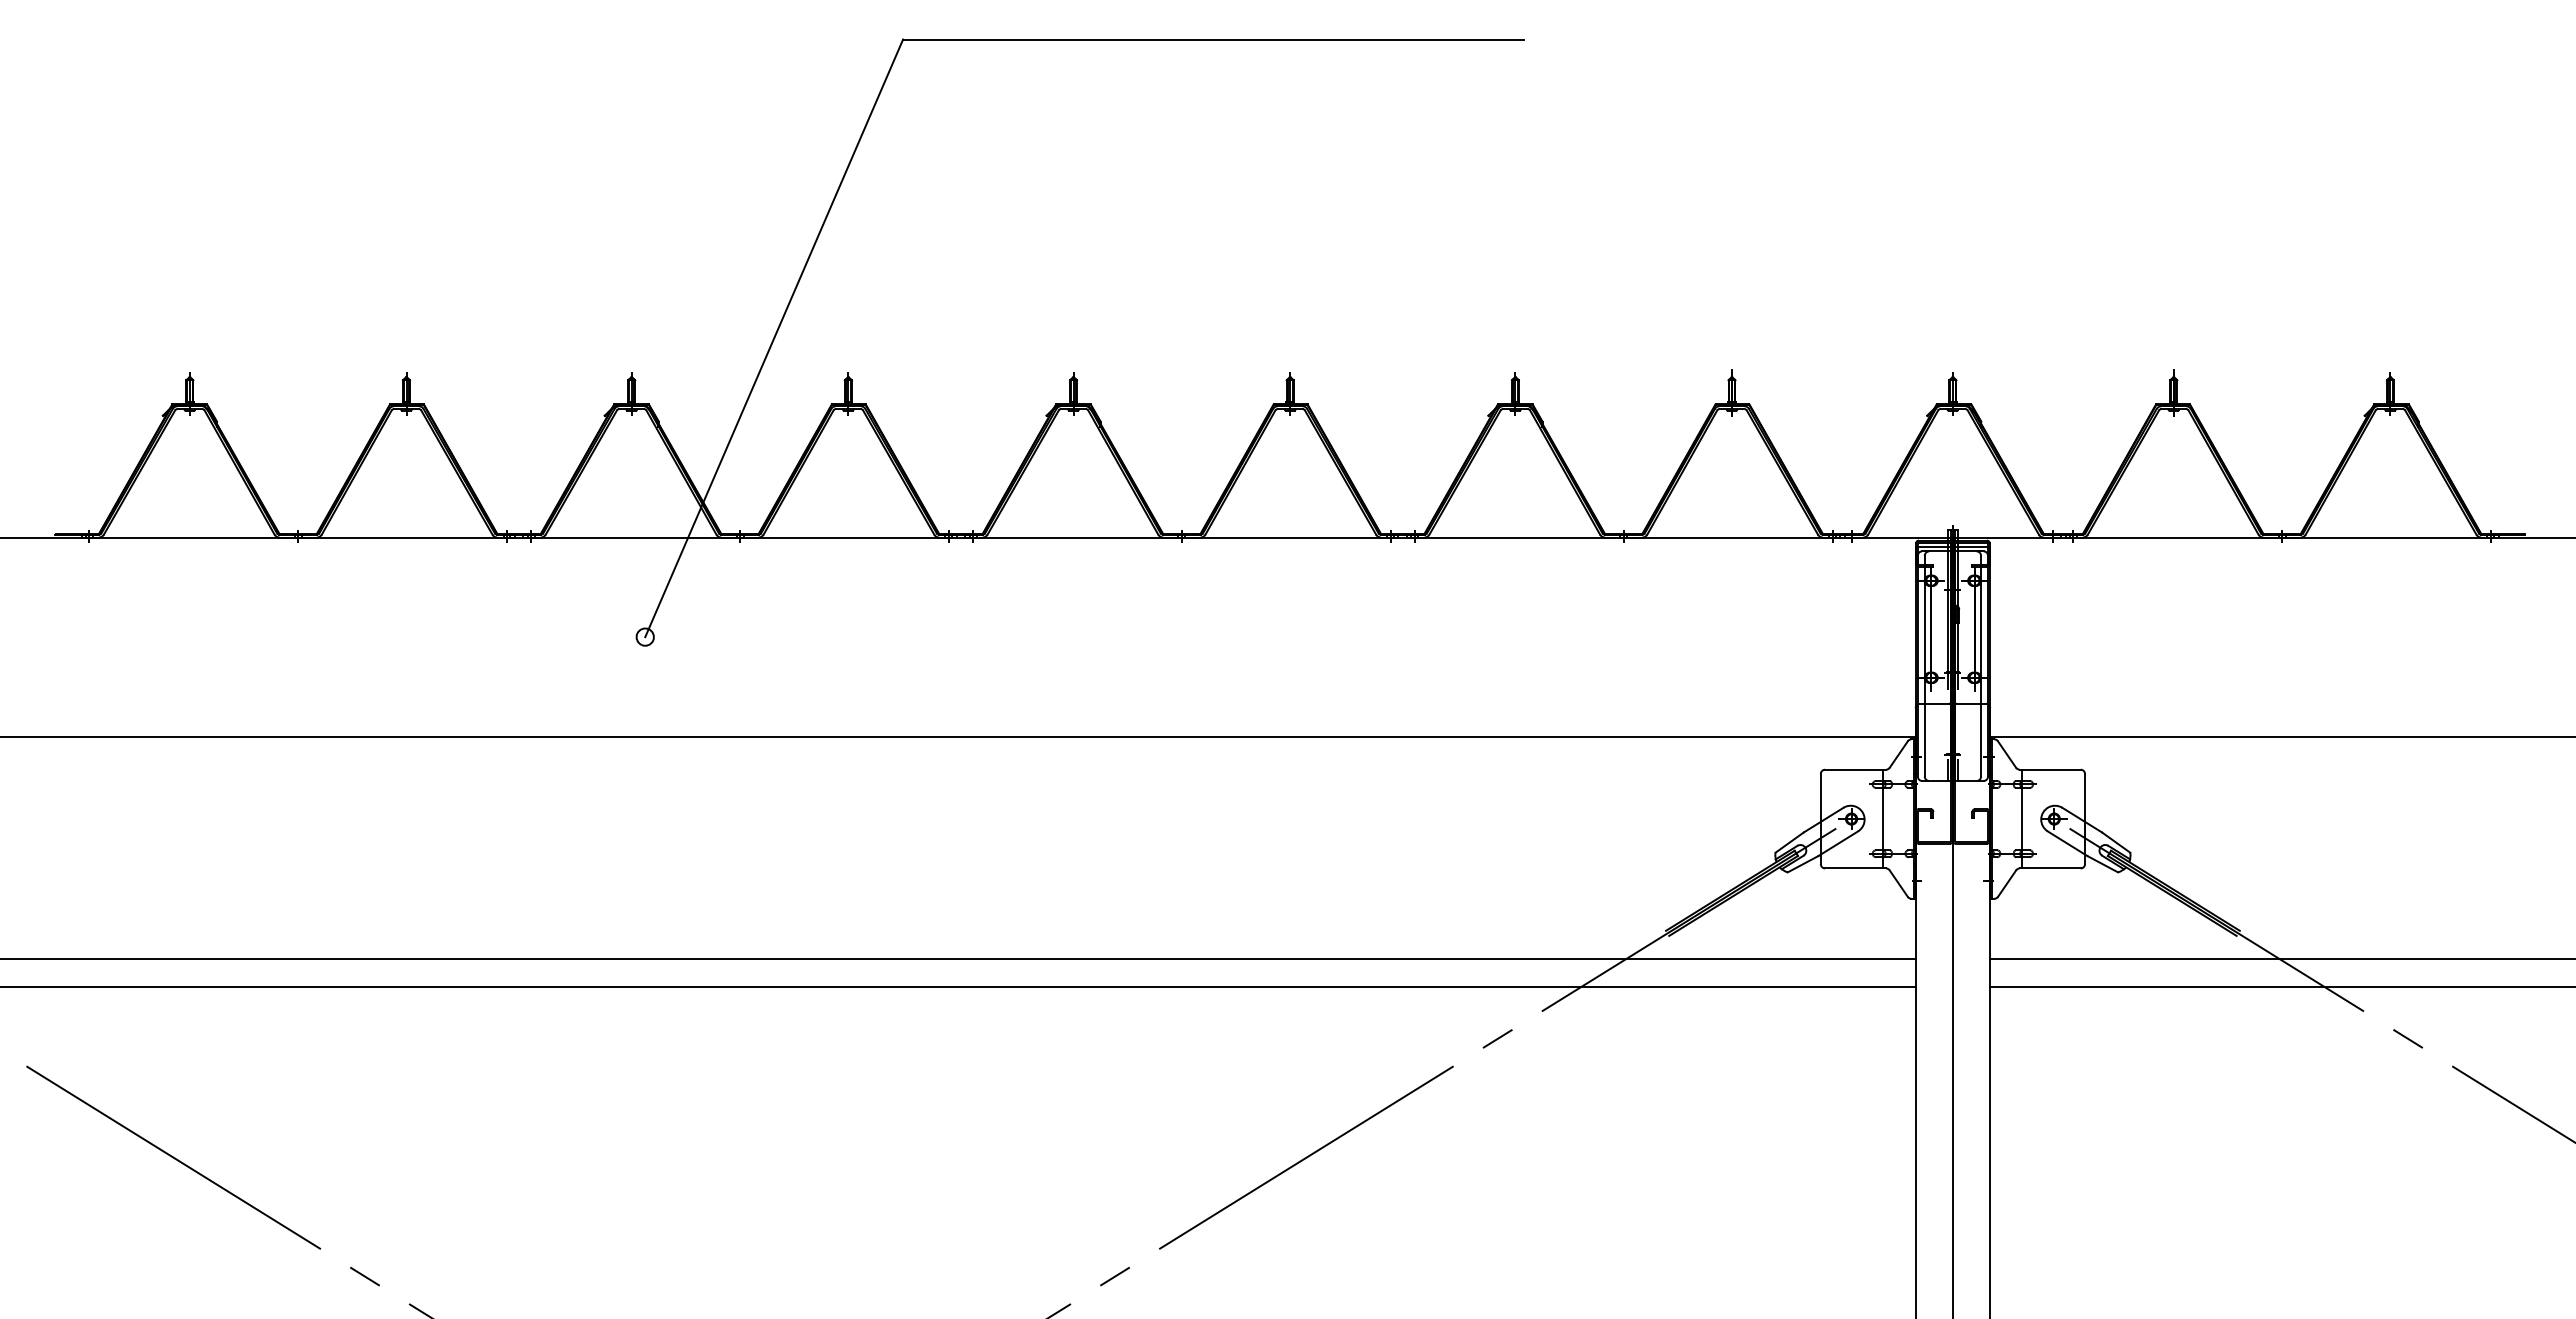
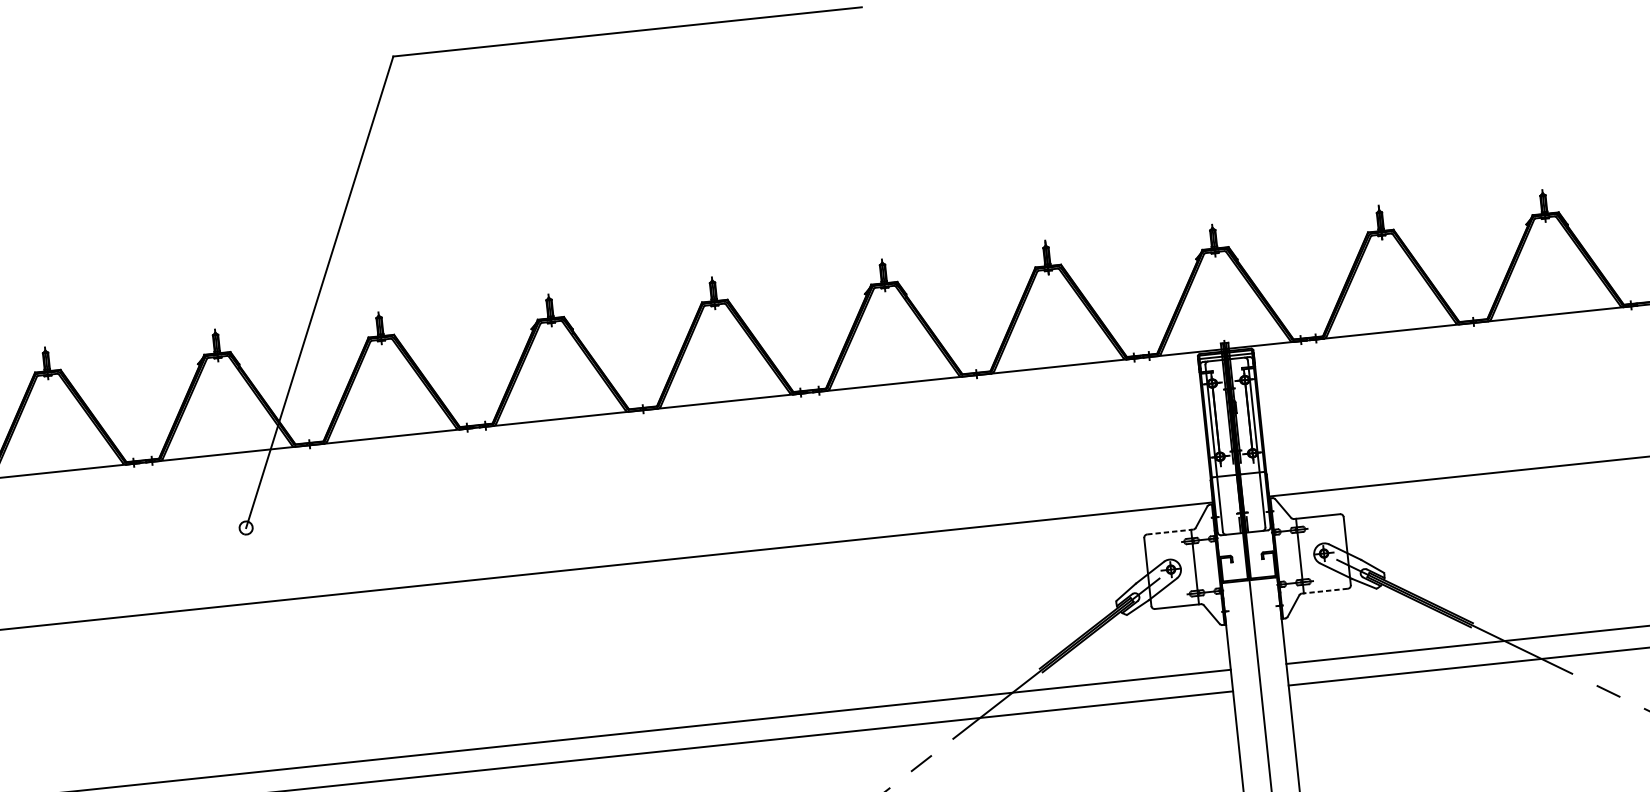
line: (1856, 769) -> (1170, 531), solid -> dashed
line: (2049, 868) -> (1324, 591), solid -> dashed

